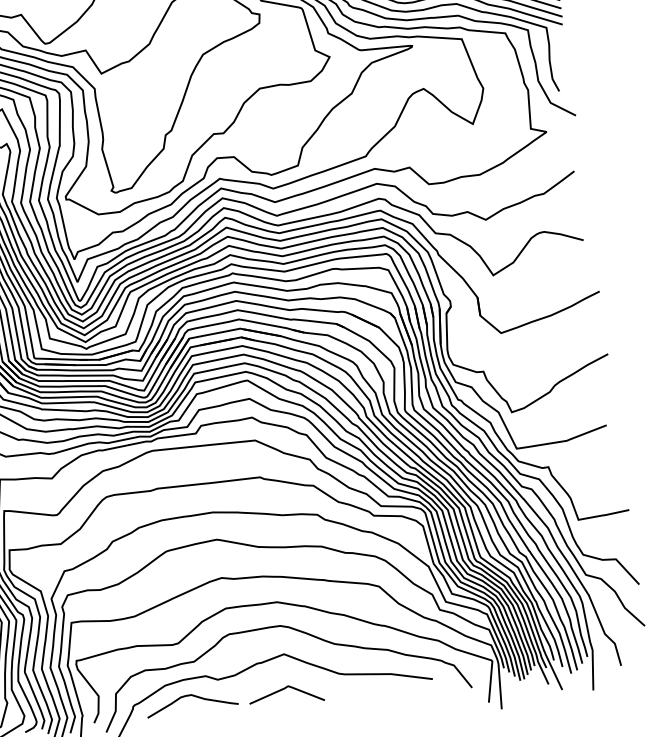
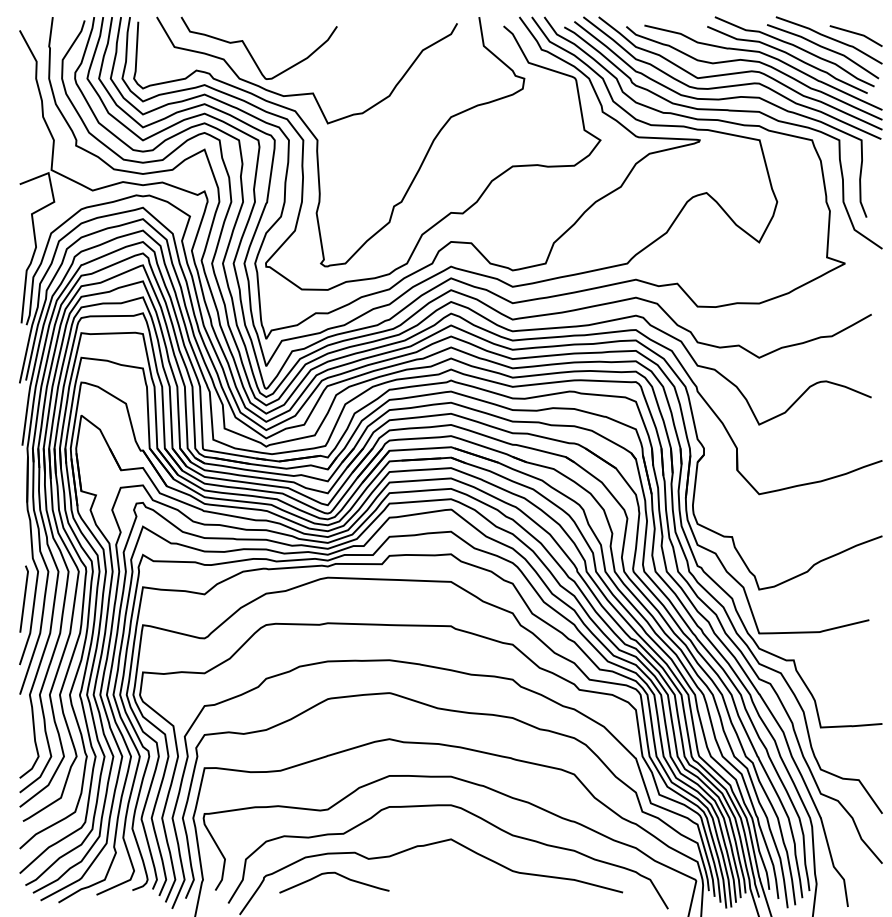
curve: (283, 689) -> (444, 881), removed

